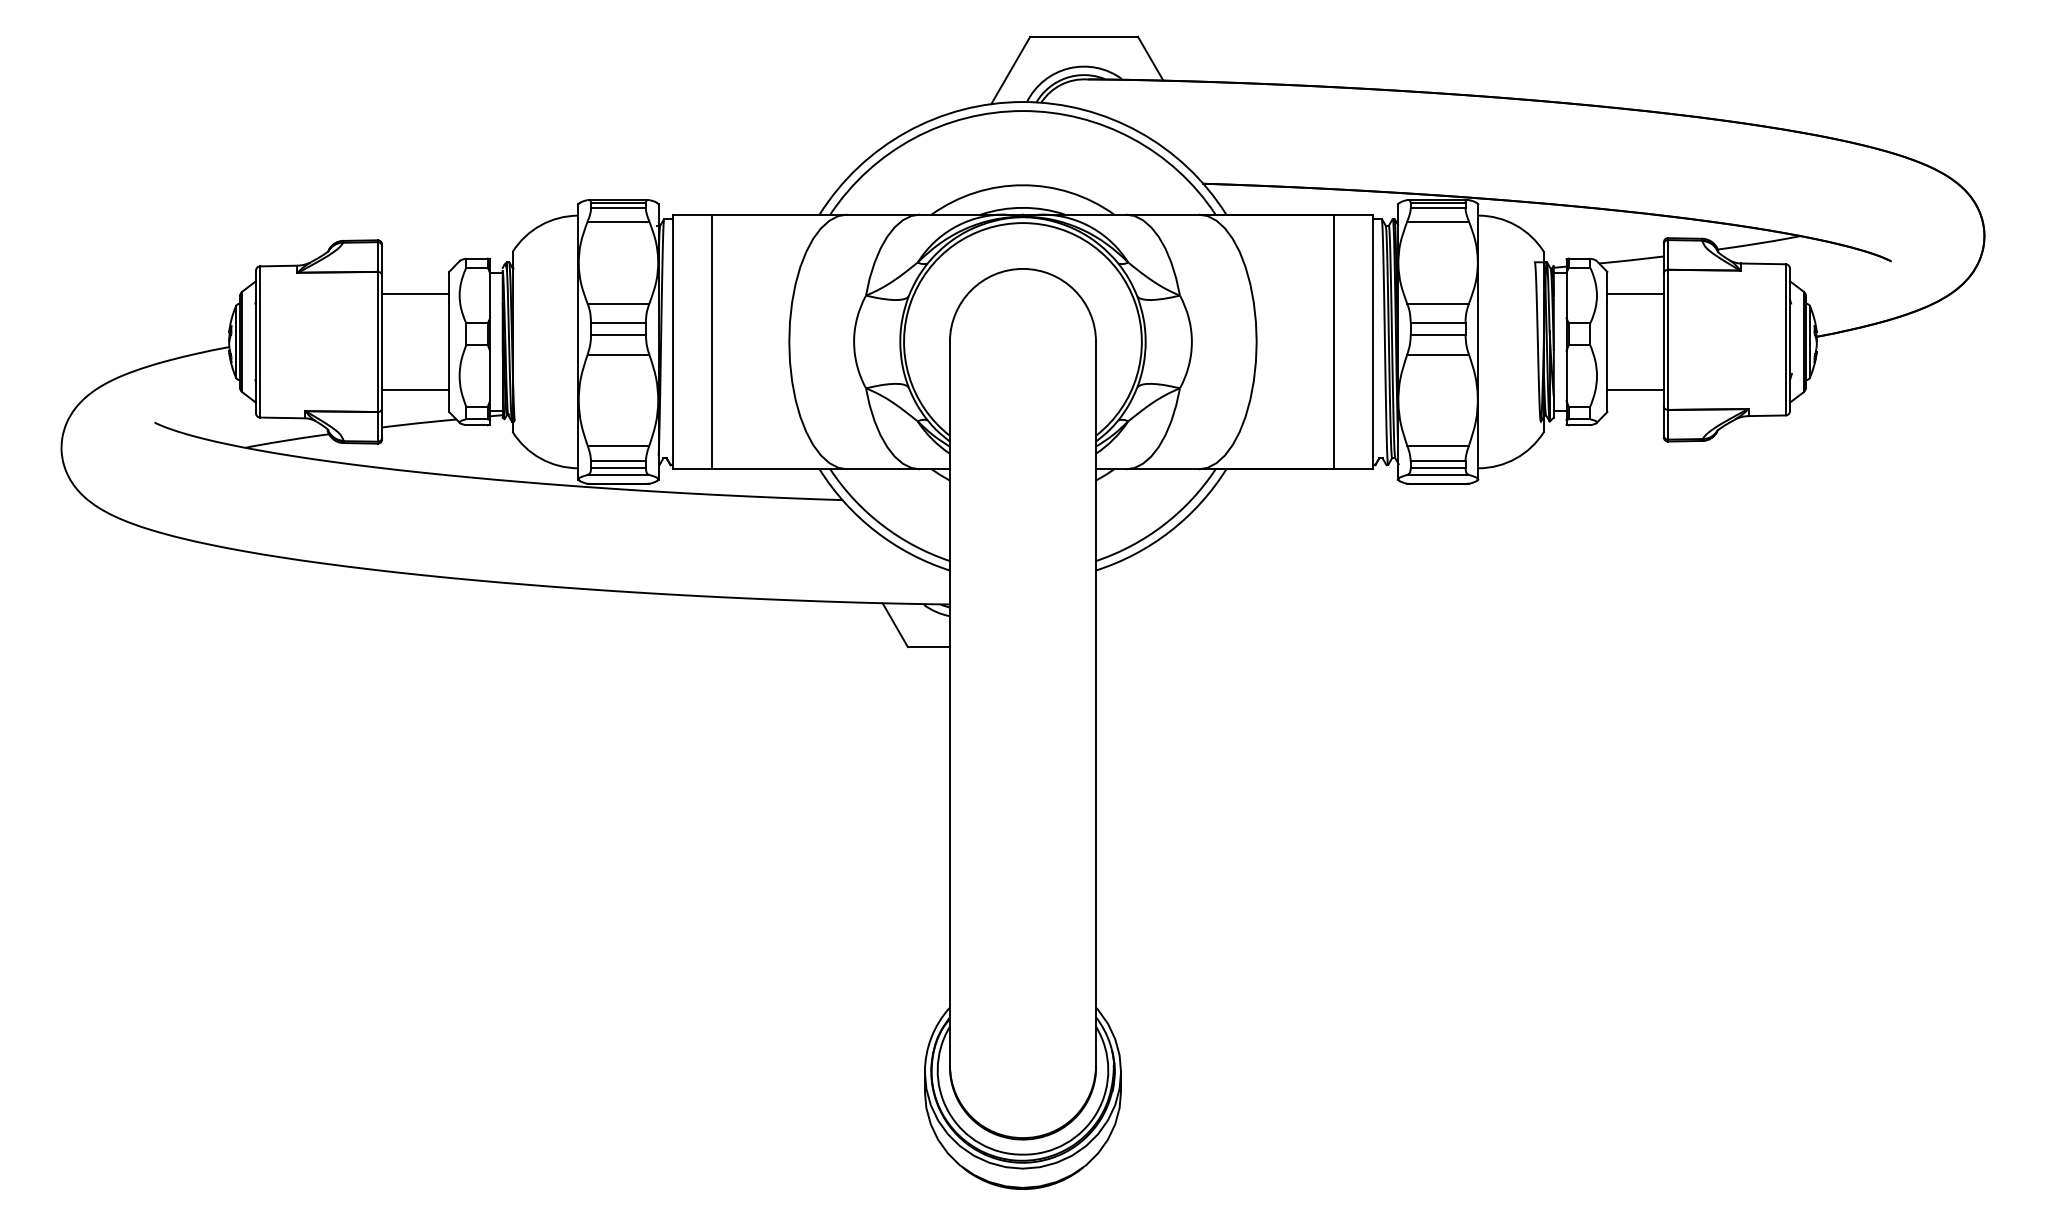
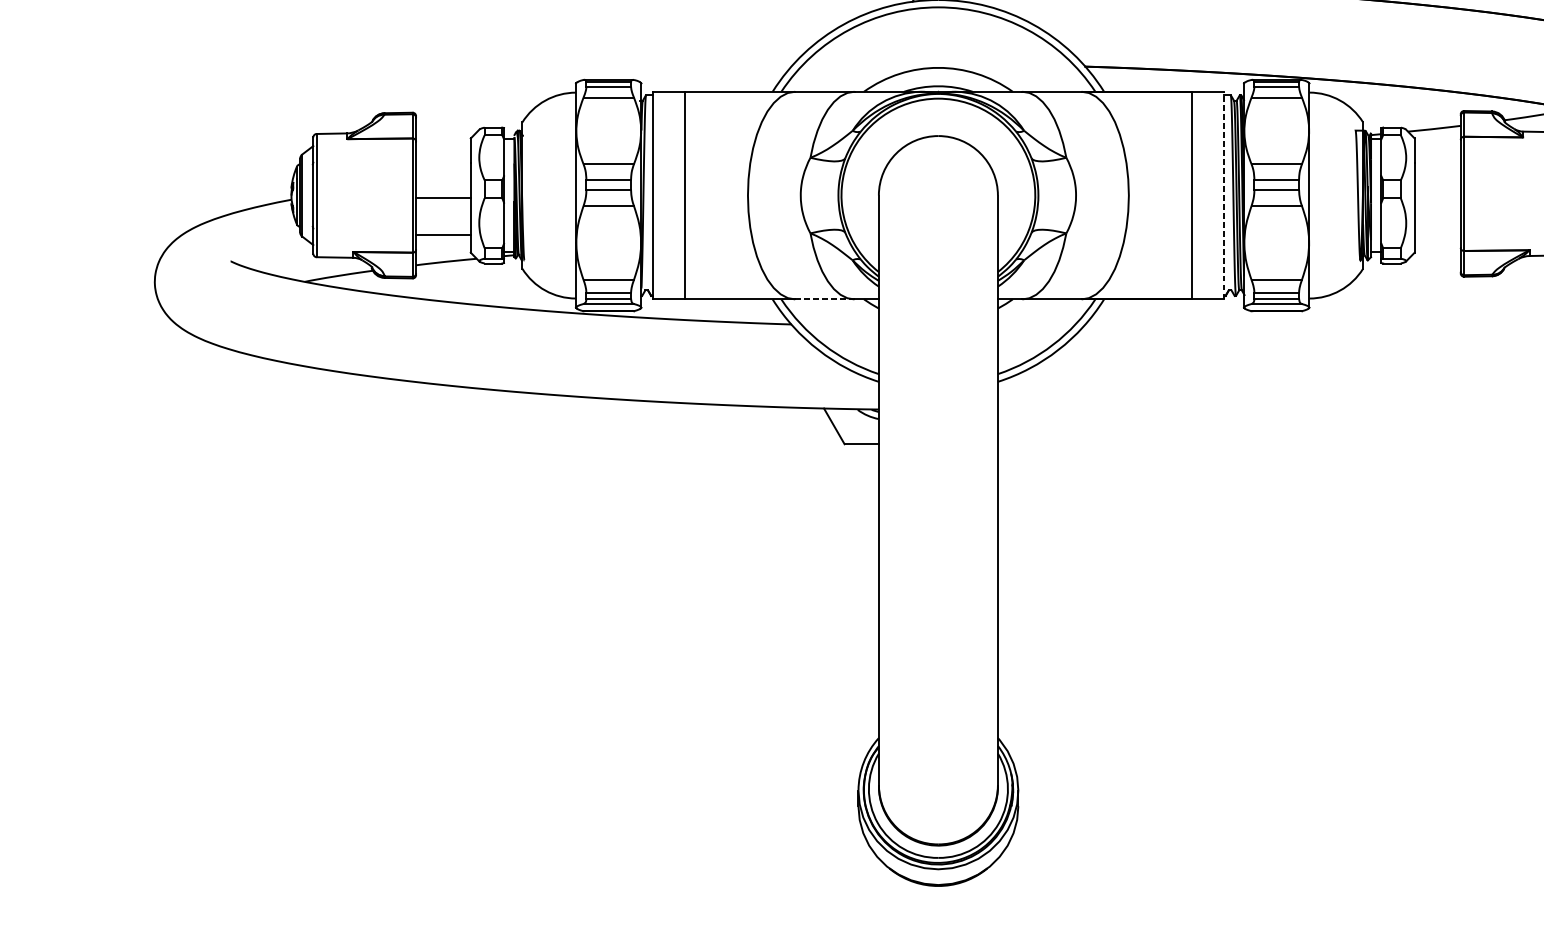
line: (415, 293) -> (443, 197), moved
line: (1635, 293) -> (1437, 156), removed
line: (1372, 341) -> (1223, 195), solid -> dashed
line: (1635, 389) -> (1437, 234), removed
line: (884, 469) -> (825, 299), solid -> dashed

